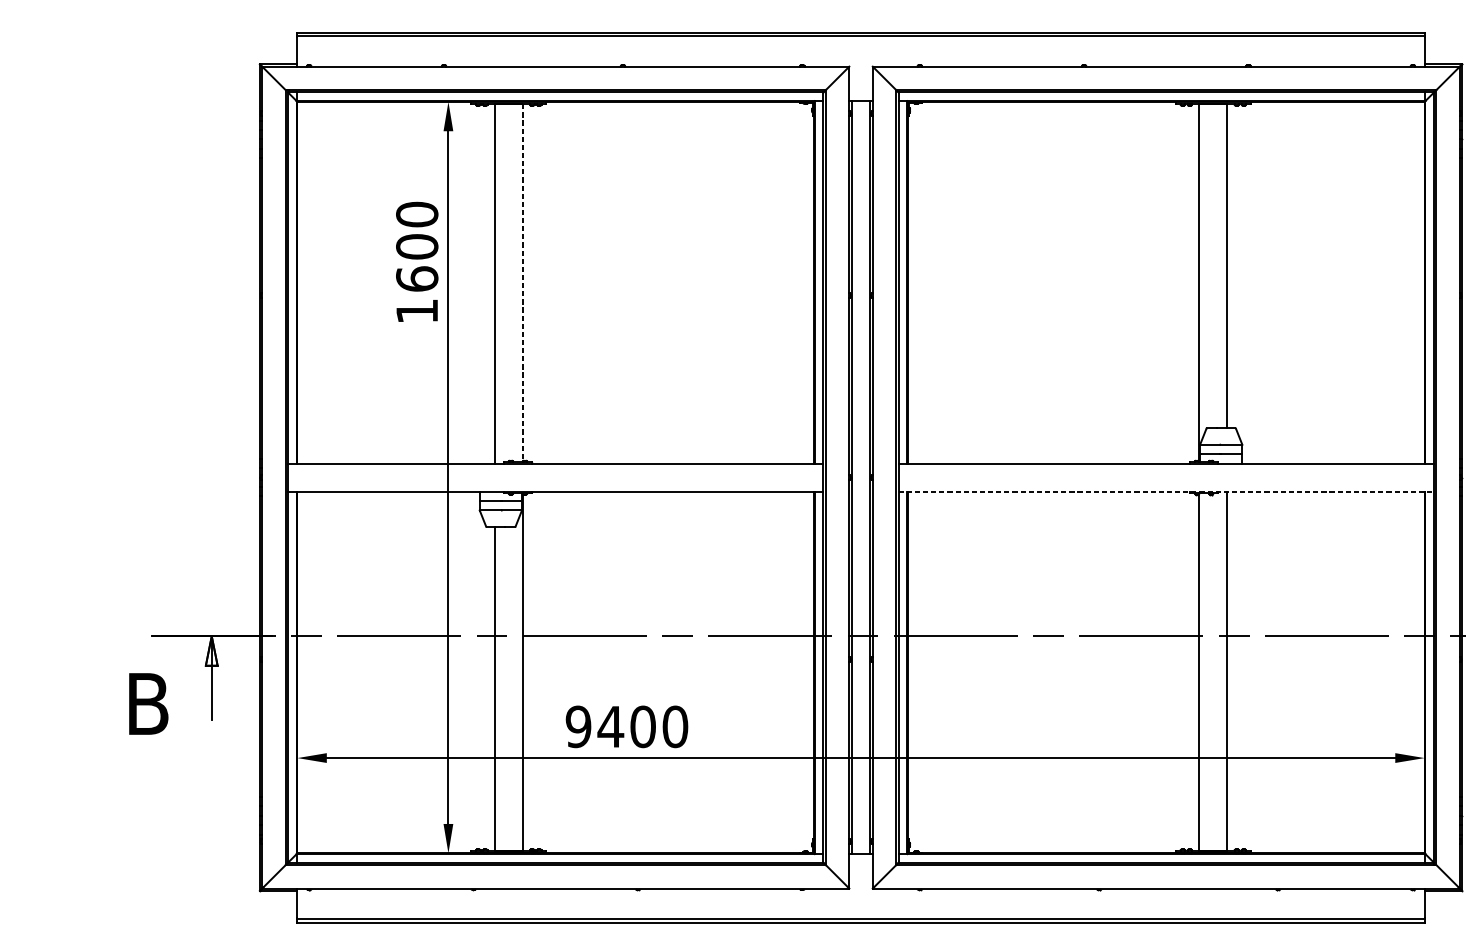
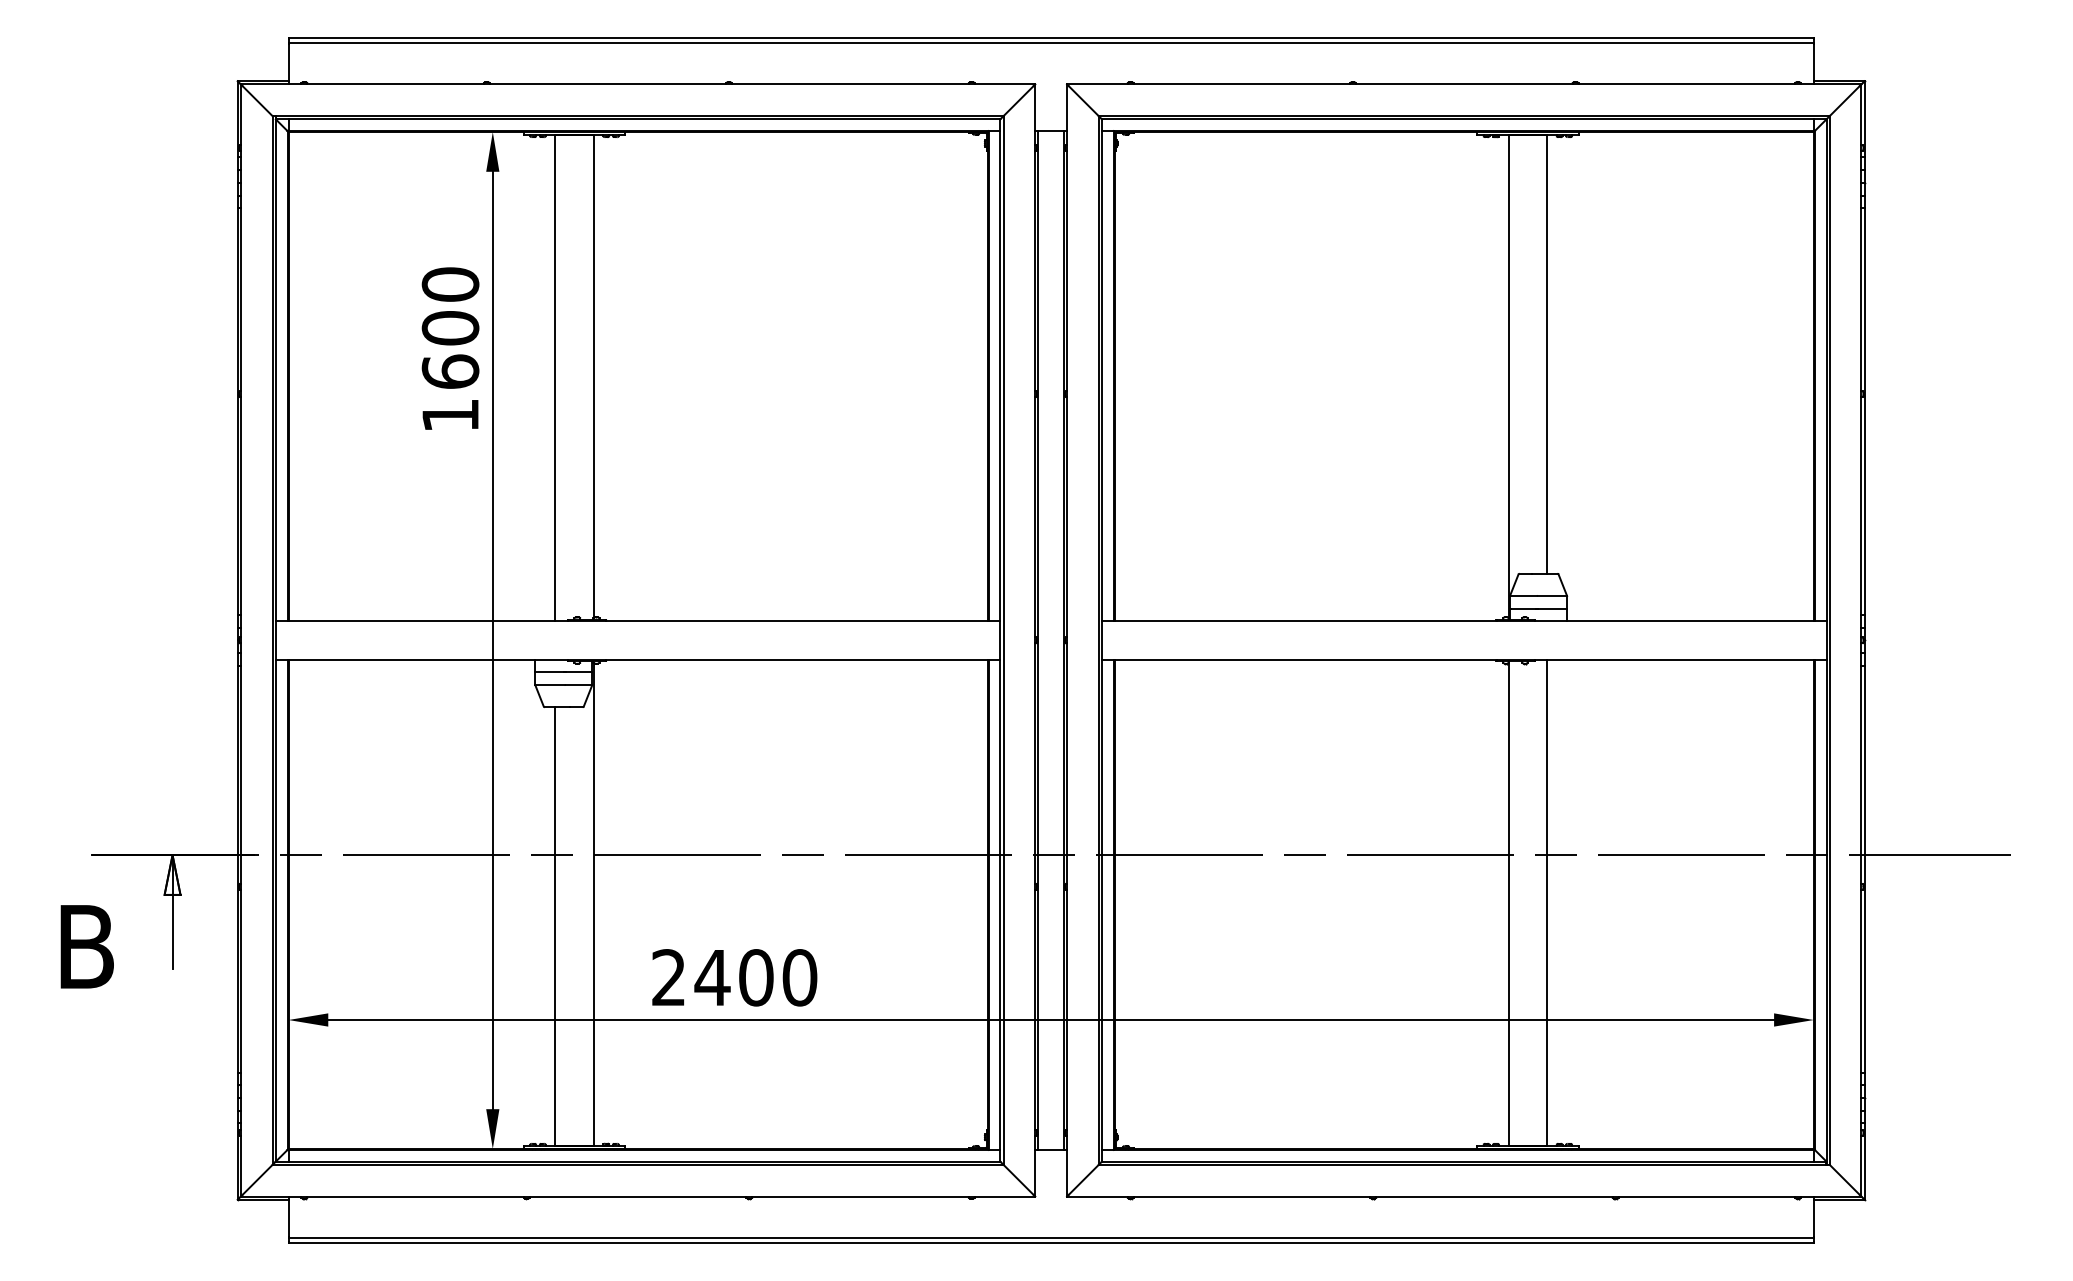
line: (522, 283) -> (593, 377), dashed -> solid
line: (1166, 491) -> (1464, 659), dashed -> solid
text: (578, 726) -> (668, 977), 9400 -> 2400

